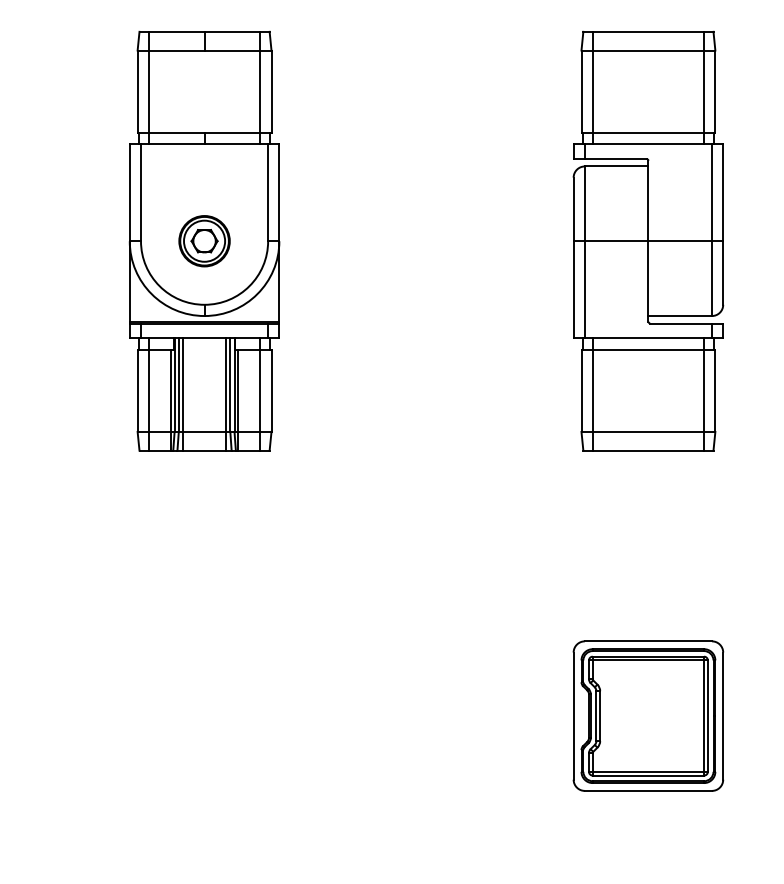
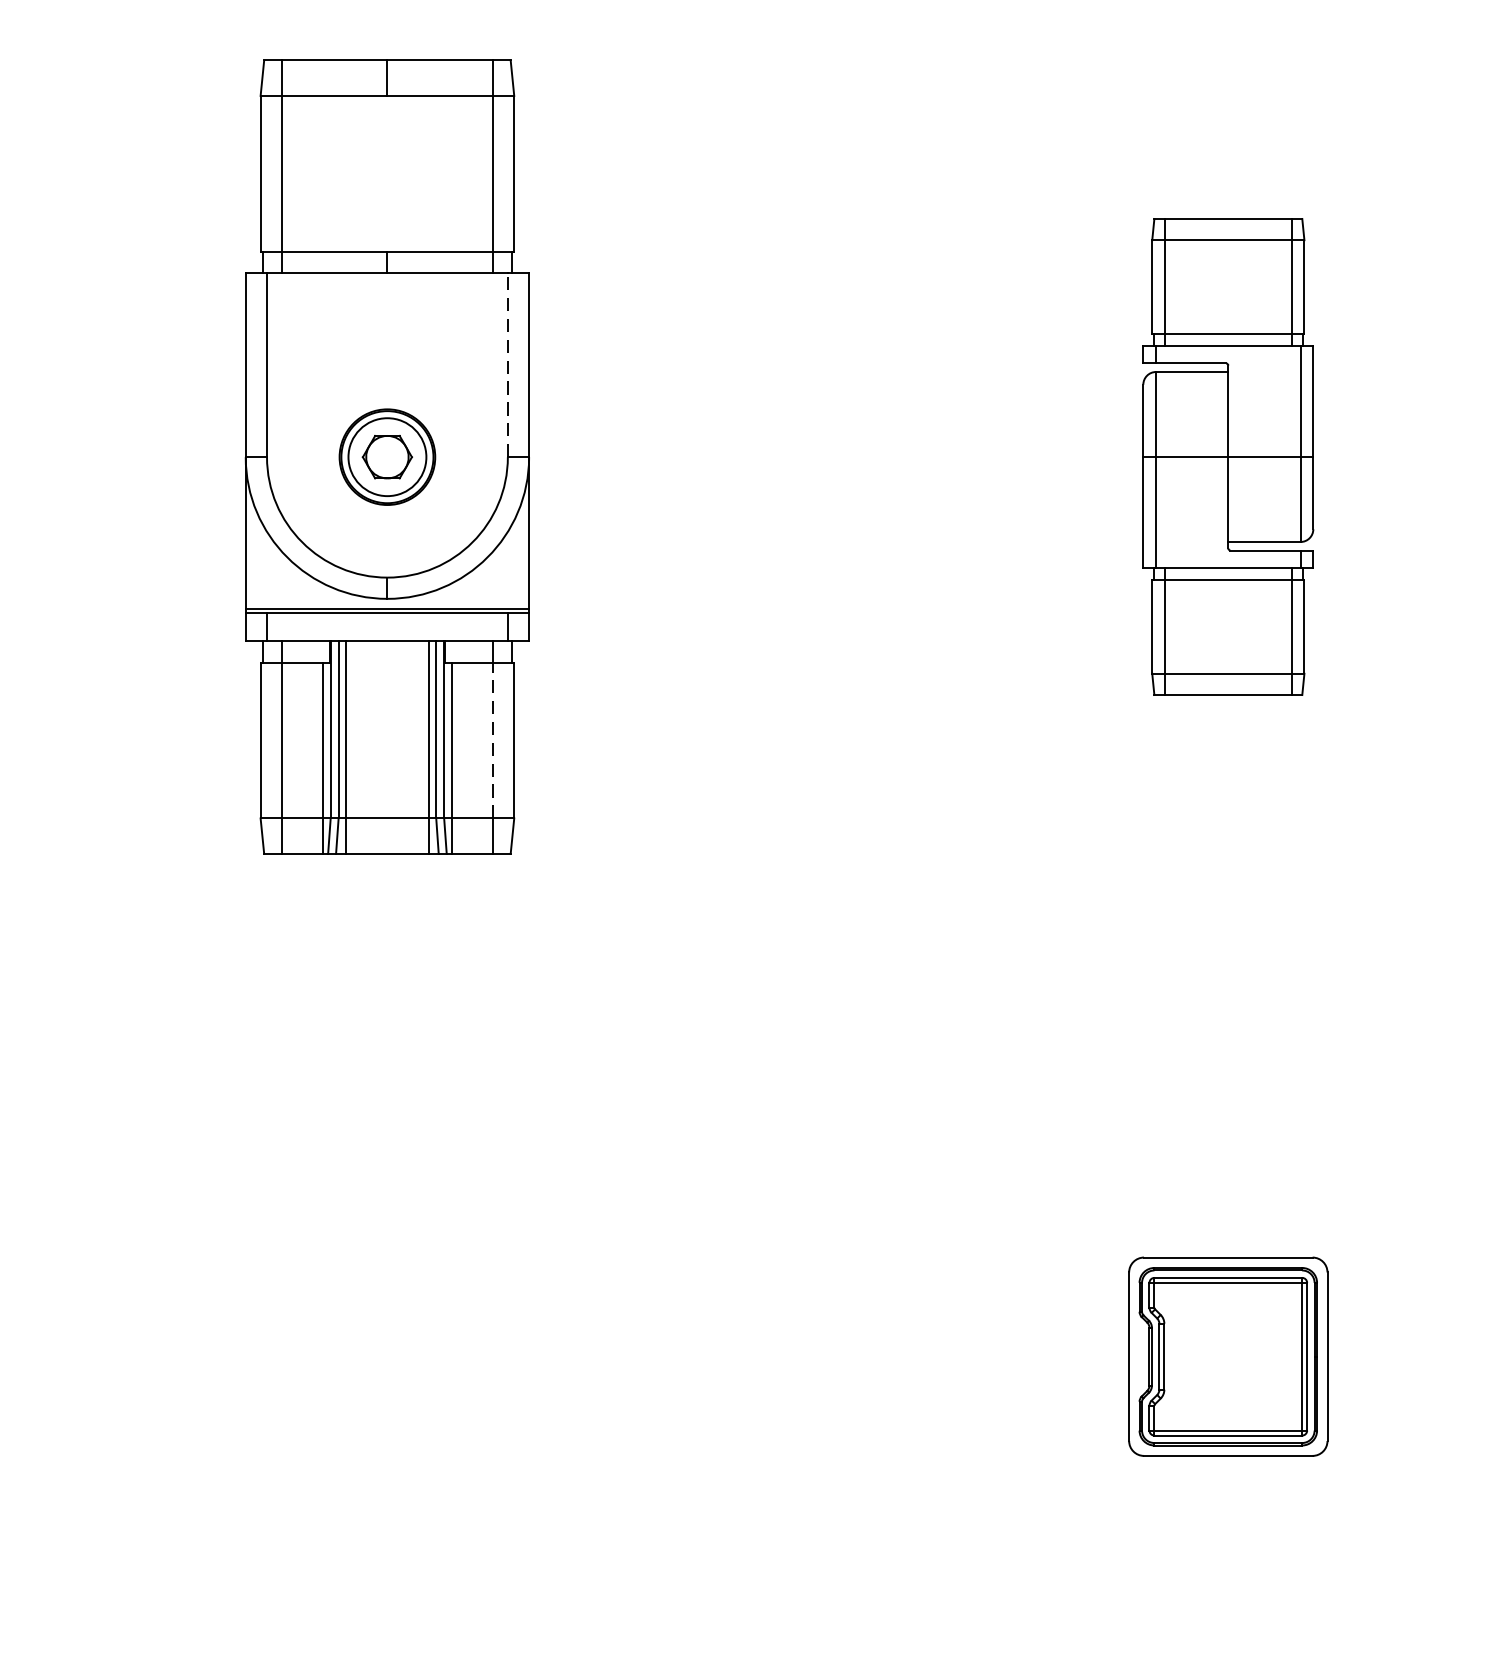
line: (268, 192) -> (508, 364), solid -> dashed
part: (648, 240) -> (1228, 455), size x0.6
line: (260, 390) -> (493, 739), solid -> dashed
part: (648, 715) -> (1228, 1355), size x0.7

